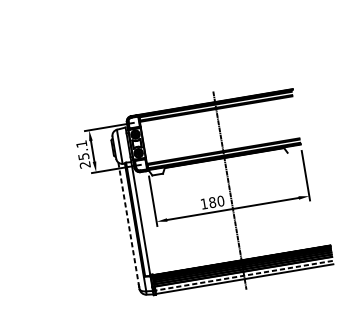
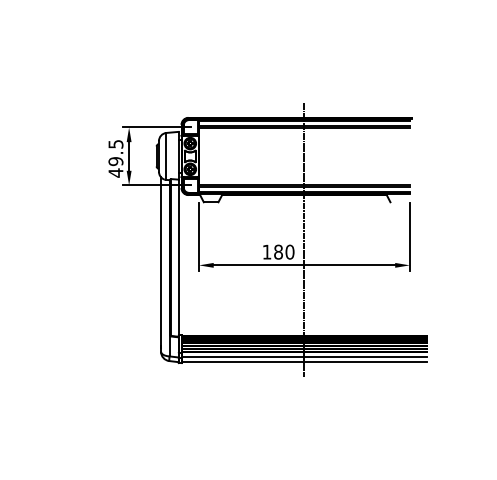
text: (83, 154) -> (115, 158), 25.1 -> 49.5
line: (129, 224) -> (161, 262), dashed -> solid
line: (243, 275) -> (303, 357), dashed -> solid

